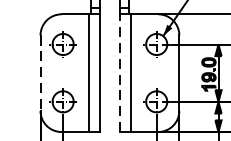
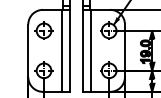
line: (119, 72) -> (83, 50), dashed -> solid
line: (40, 74) -> (28, 51), dashed -> solid

